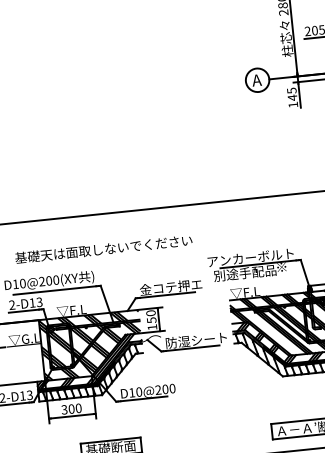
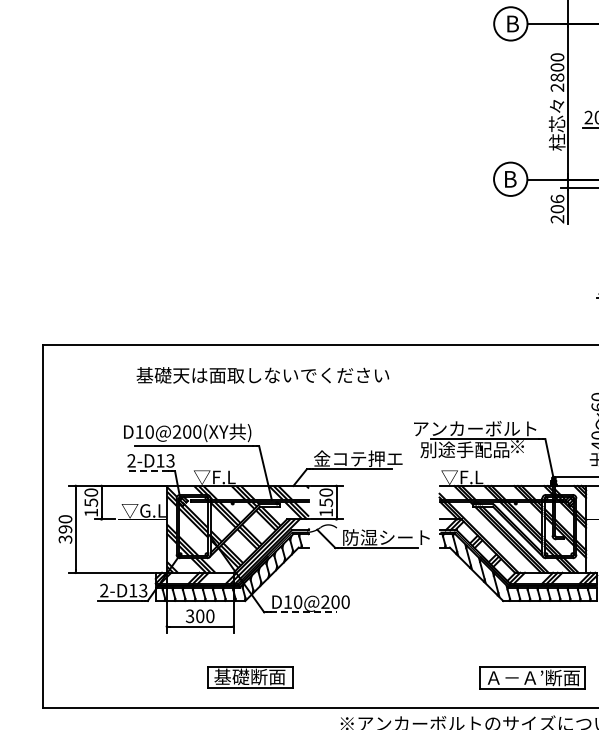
text: (256, 80) -> (509, 179), A -> B
text: (292, 97) -> (557, 208), 145 -> 206
text: (103, 249) -> (262, 375), moved
line: (24, 311) -> (147, 471), solid -> dashed
line: (144, 398) -> (304, 612), solid -> dashed

